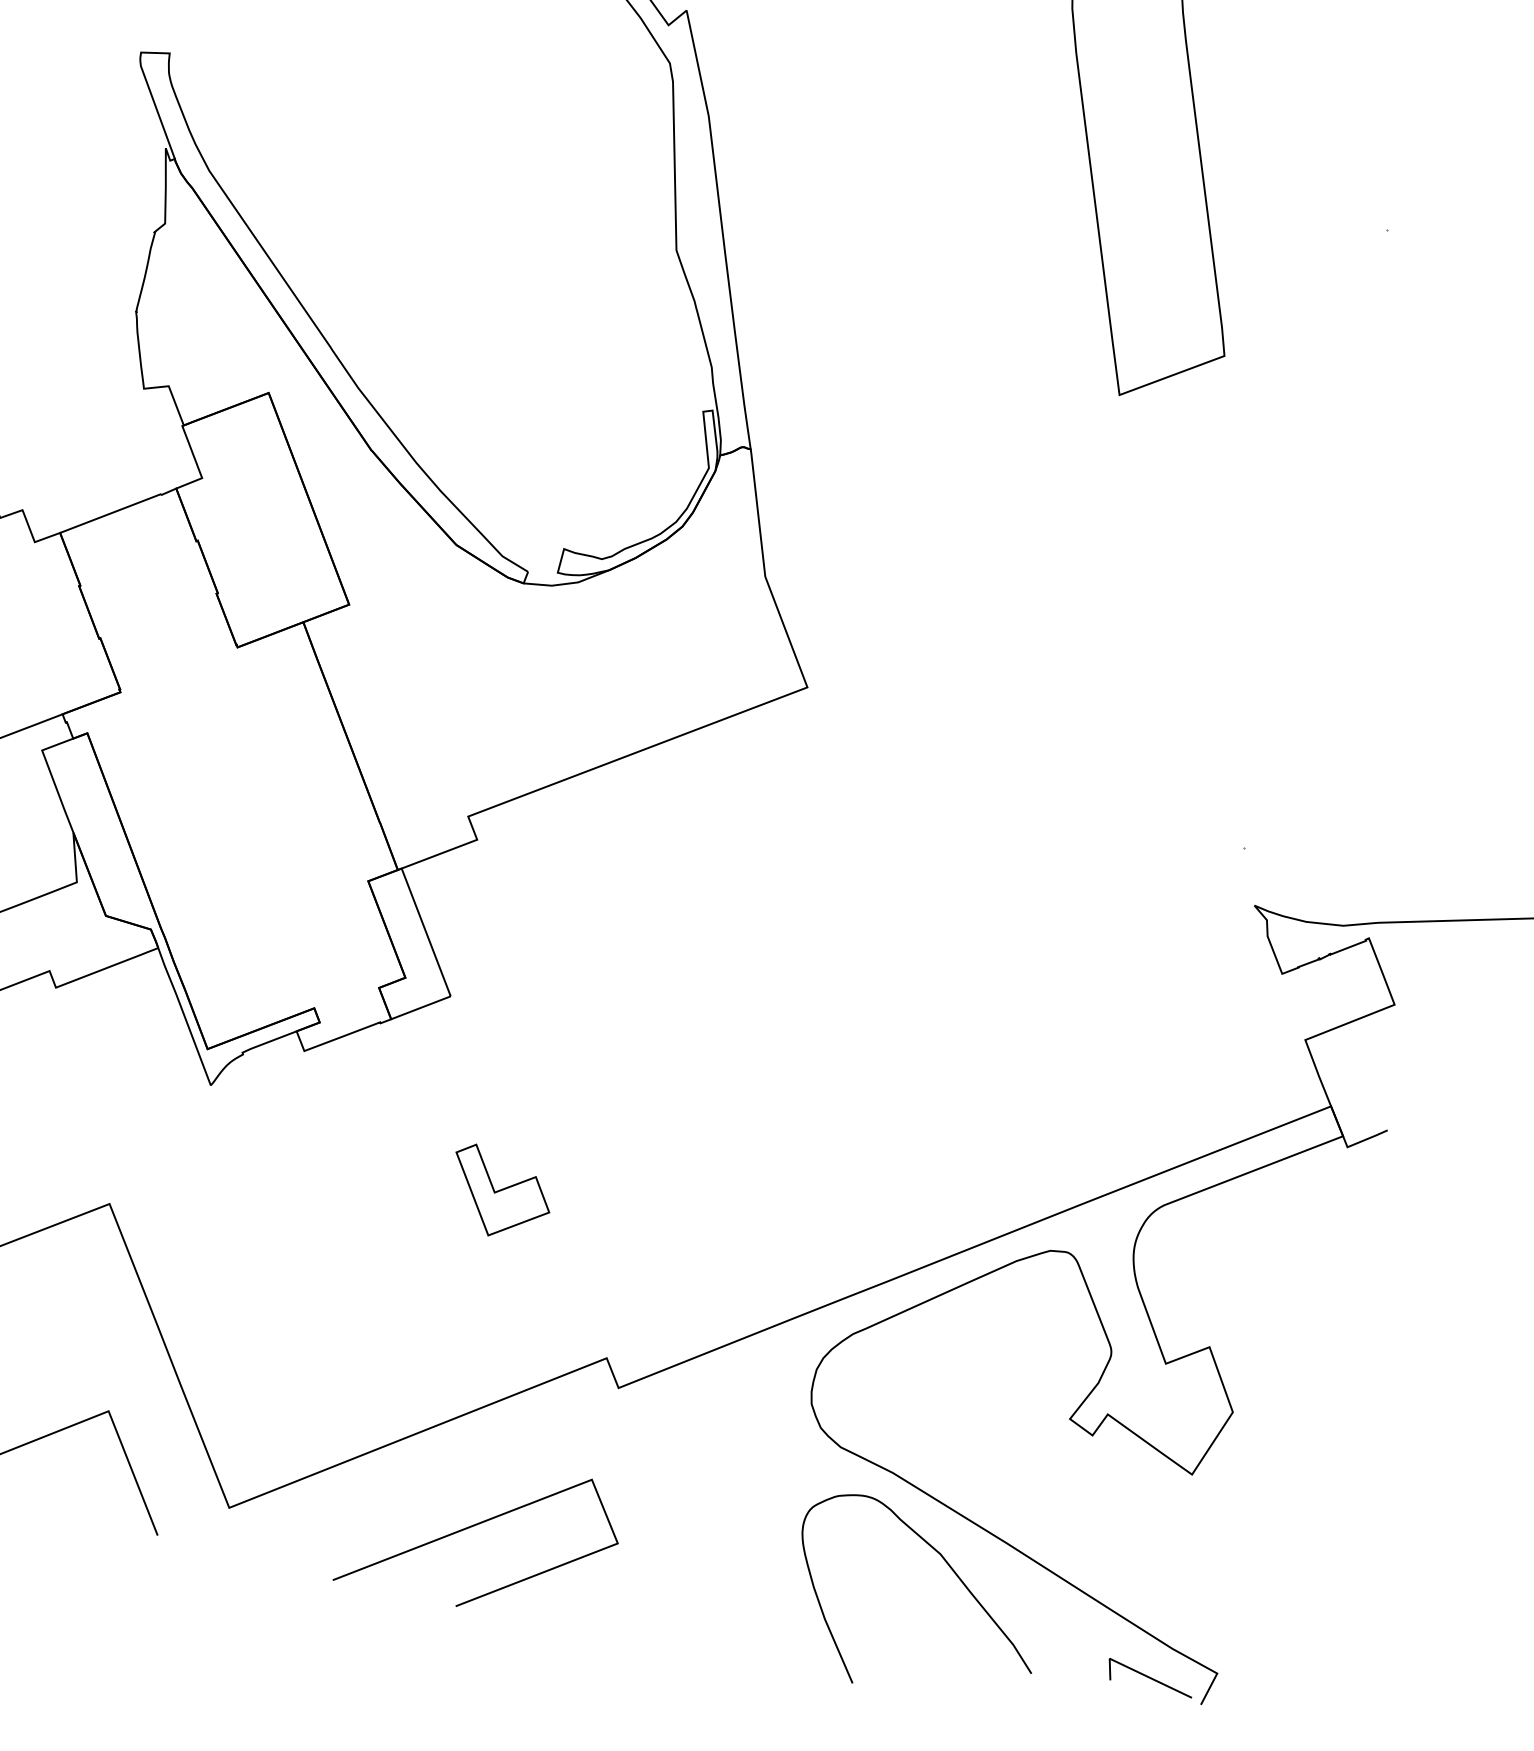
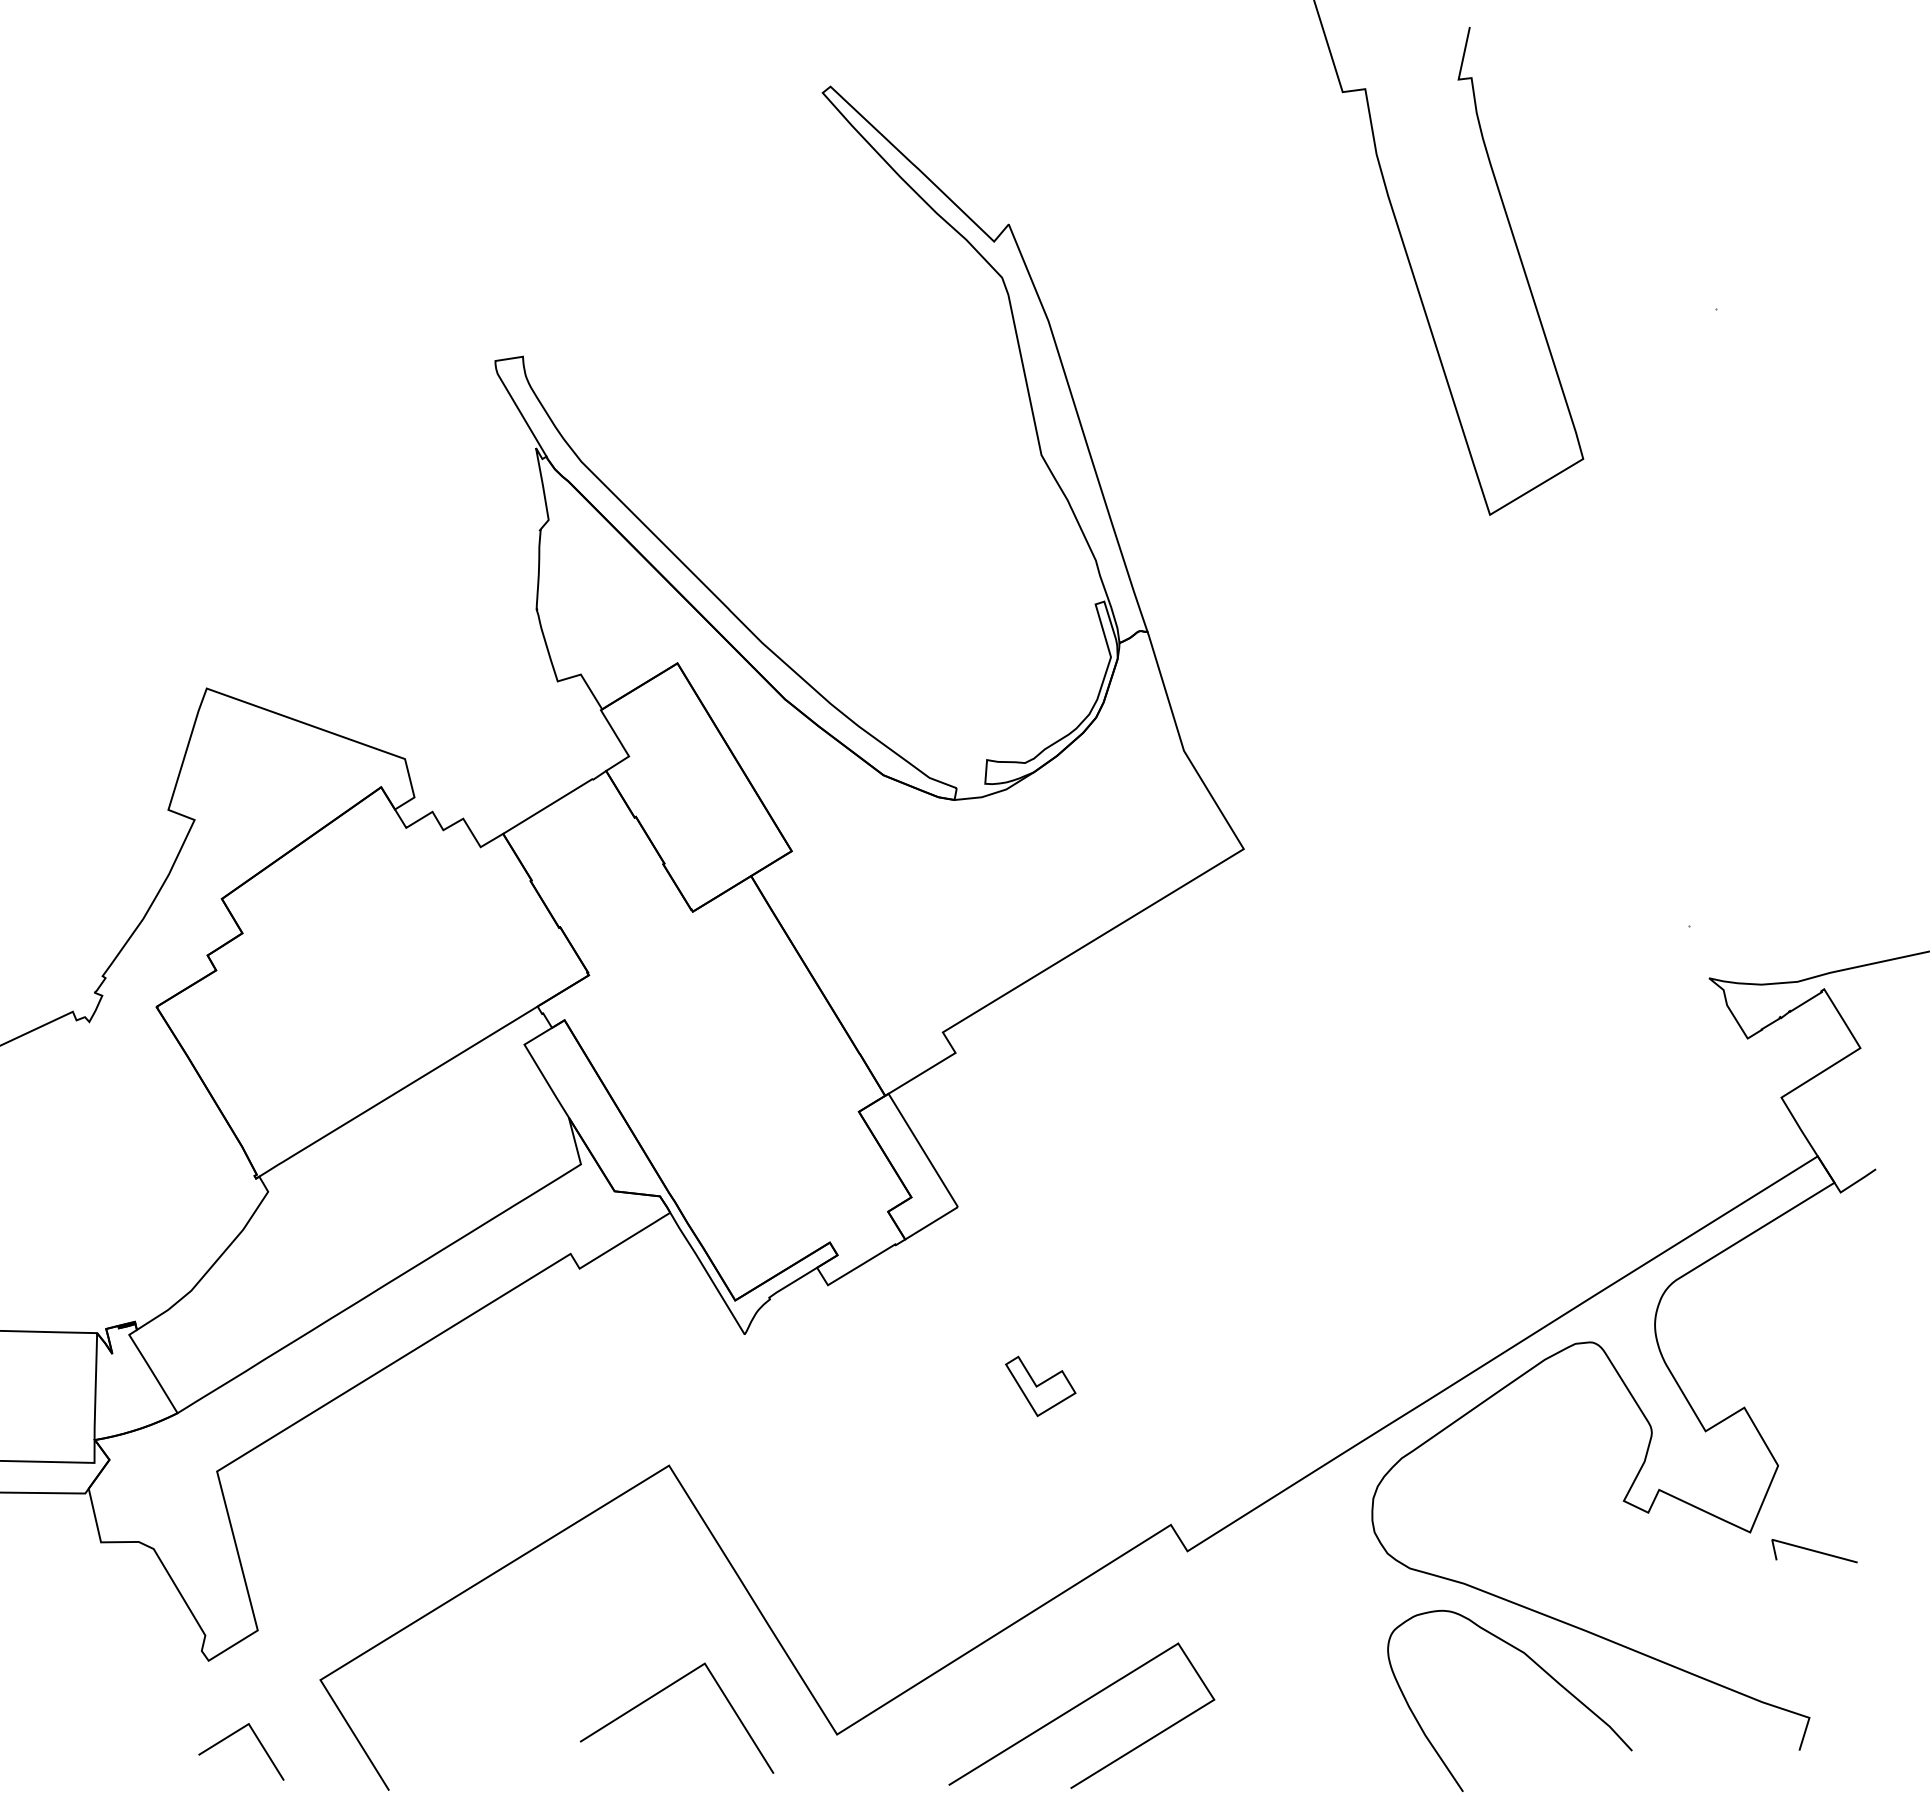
part: (500, 1193) -> (1040, 1386), size x0.7
line: (1150, 1678) -> (1814, 1551), moved

